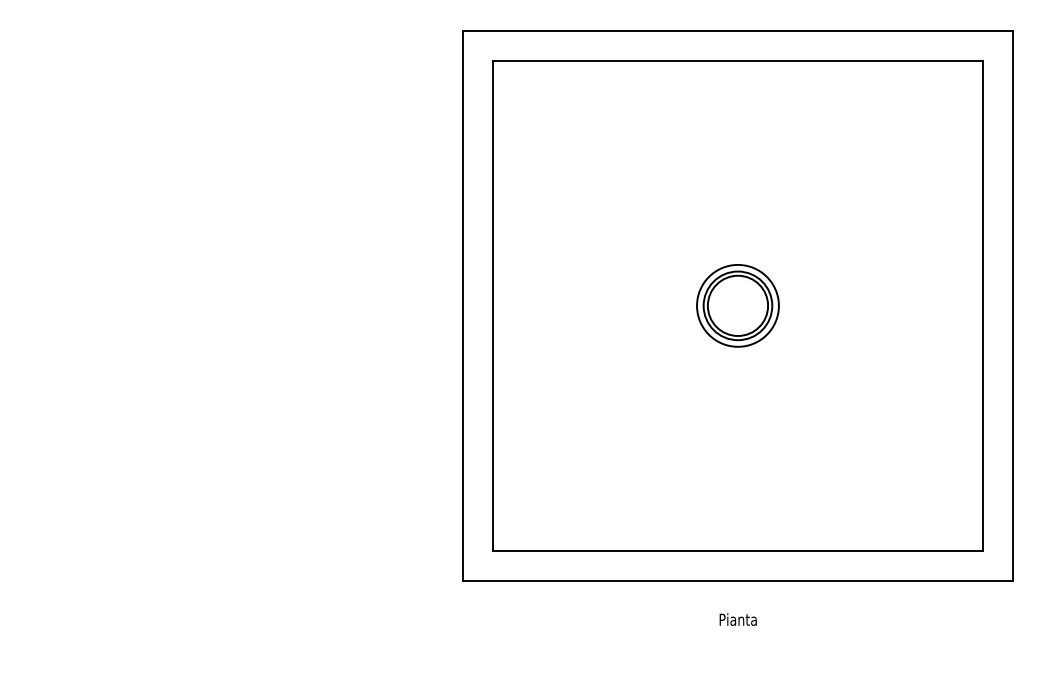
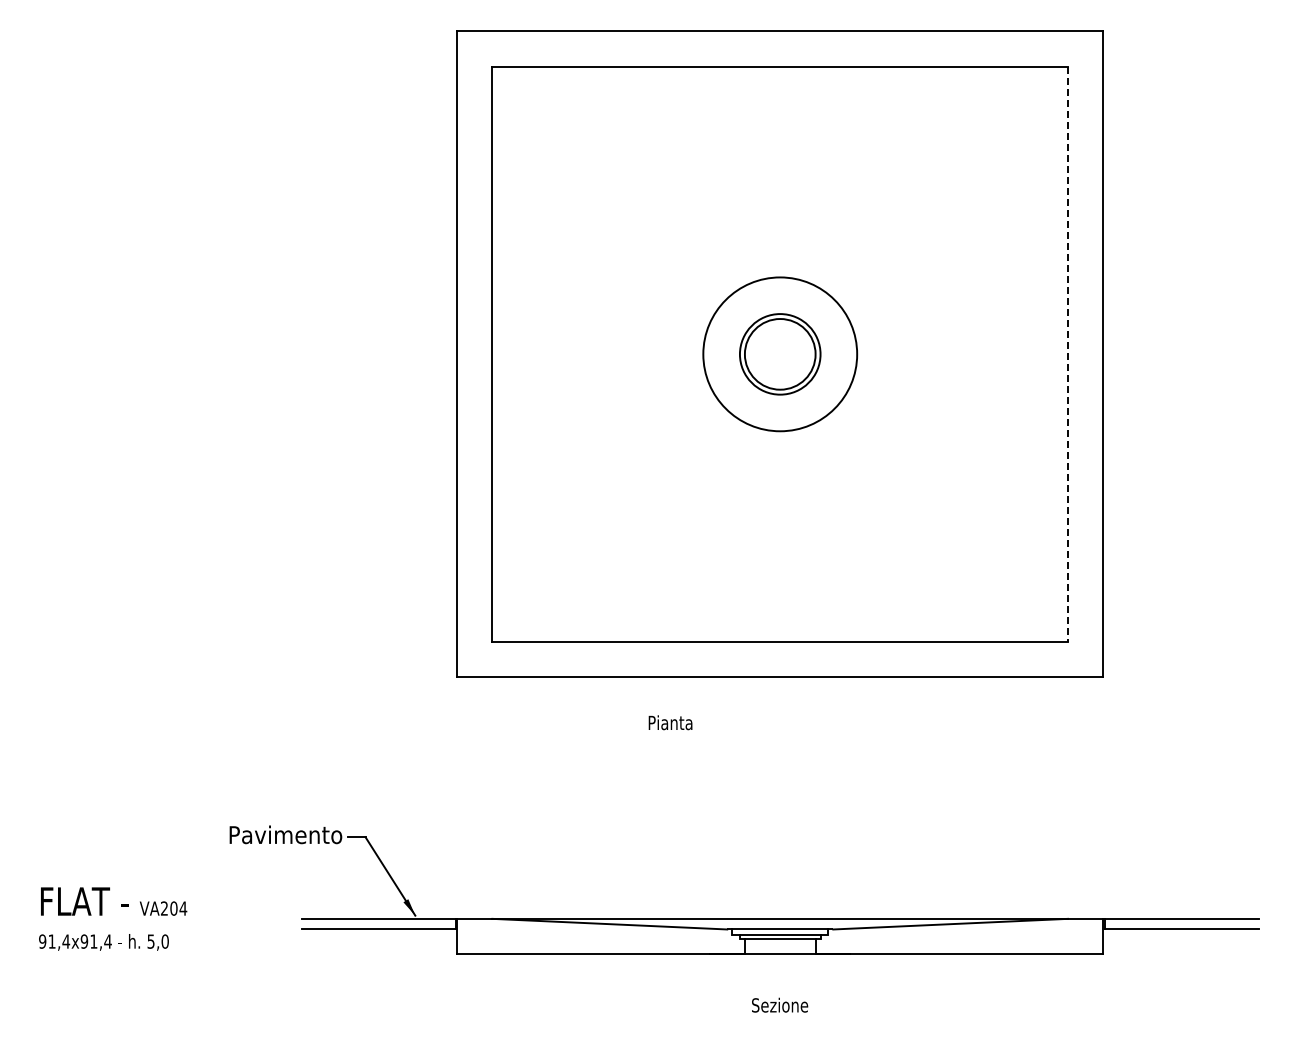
circle: (738, 305) -> (780, 354), size x1.6
line: (983, 305) -> (1068, 354), solid -> dashed
text: (738, 619) -> (670, 722), moved

